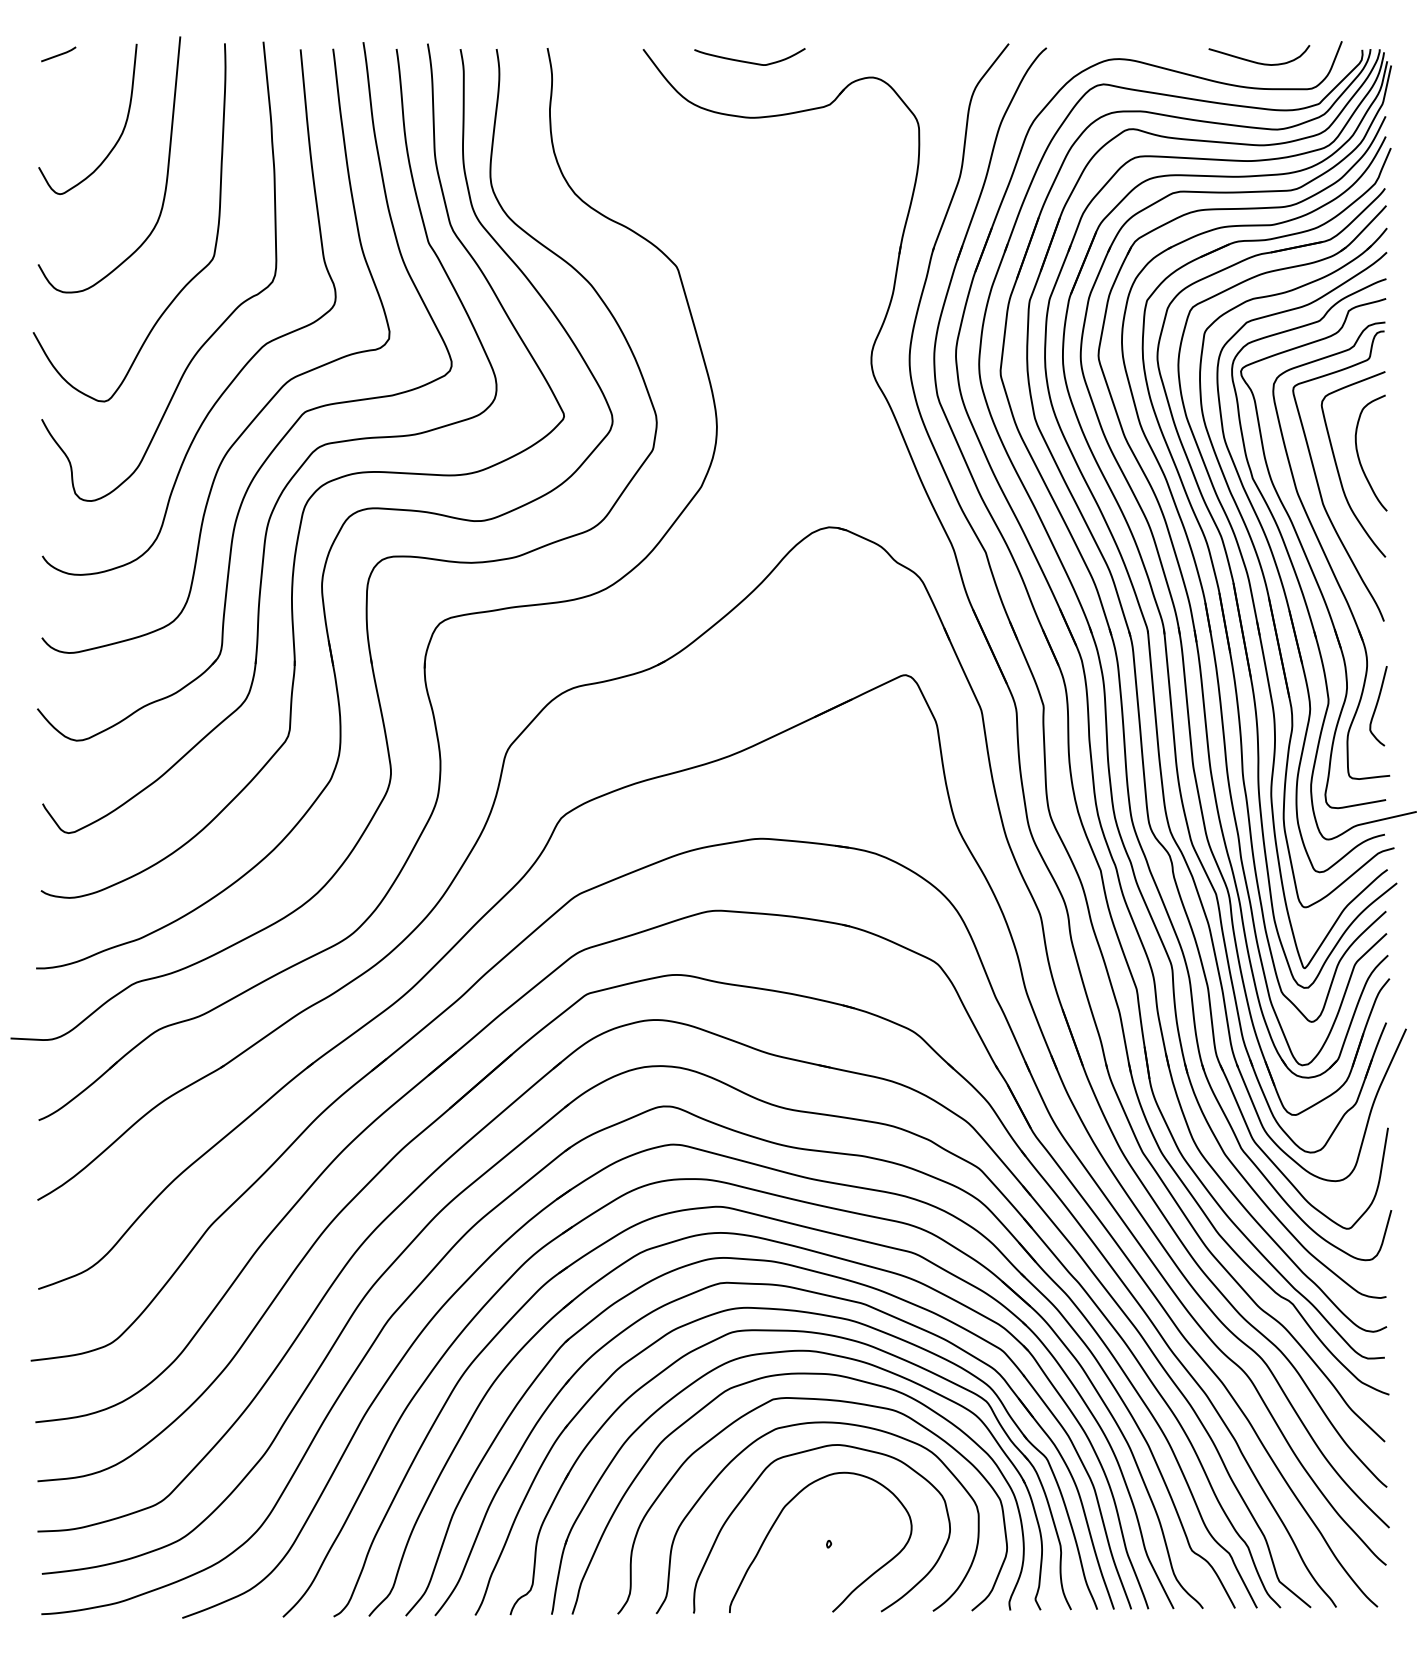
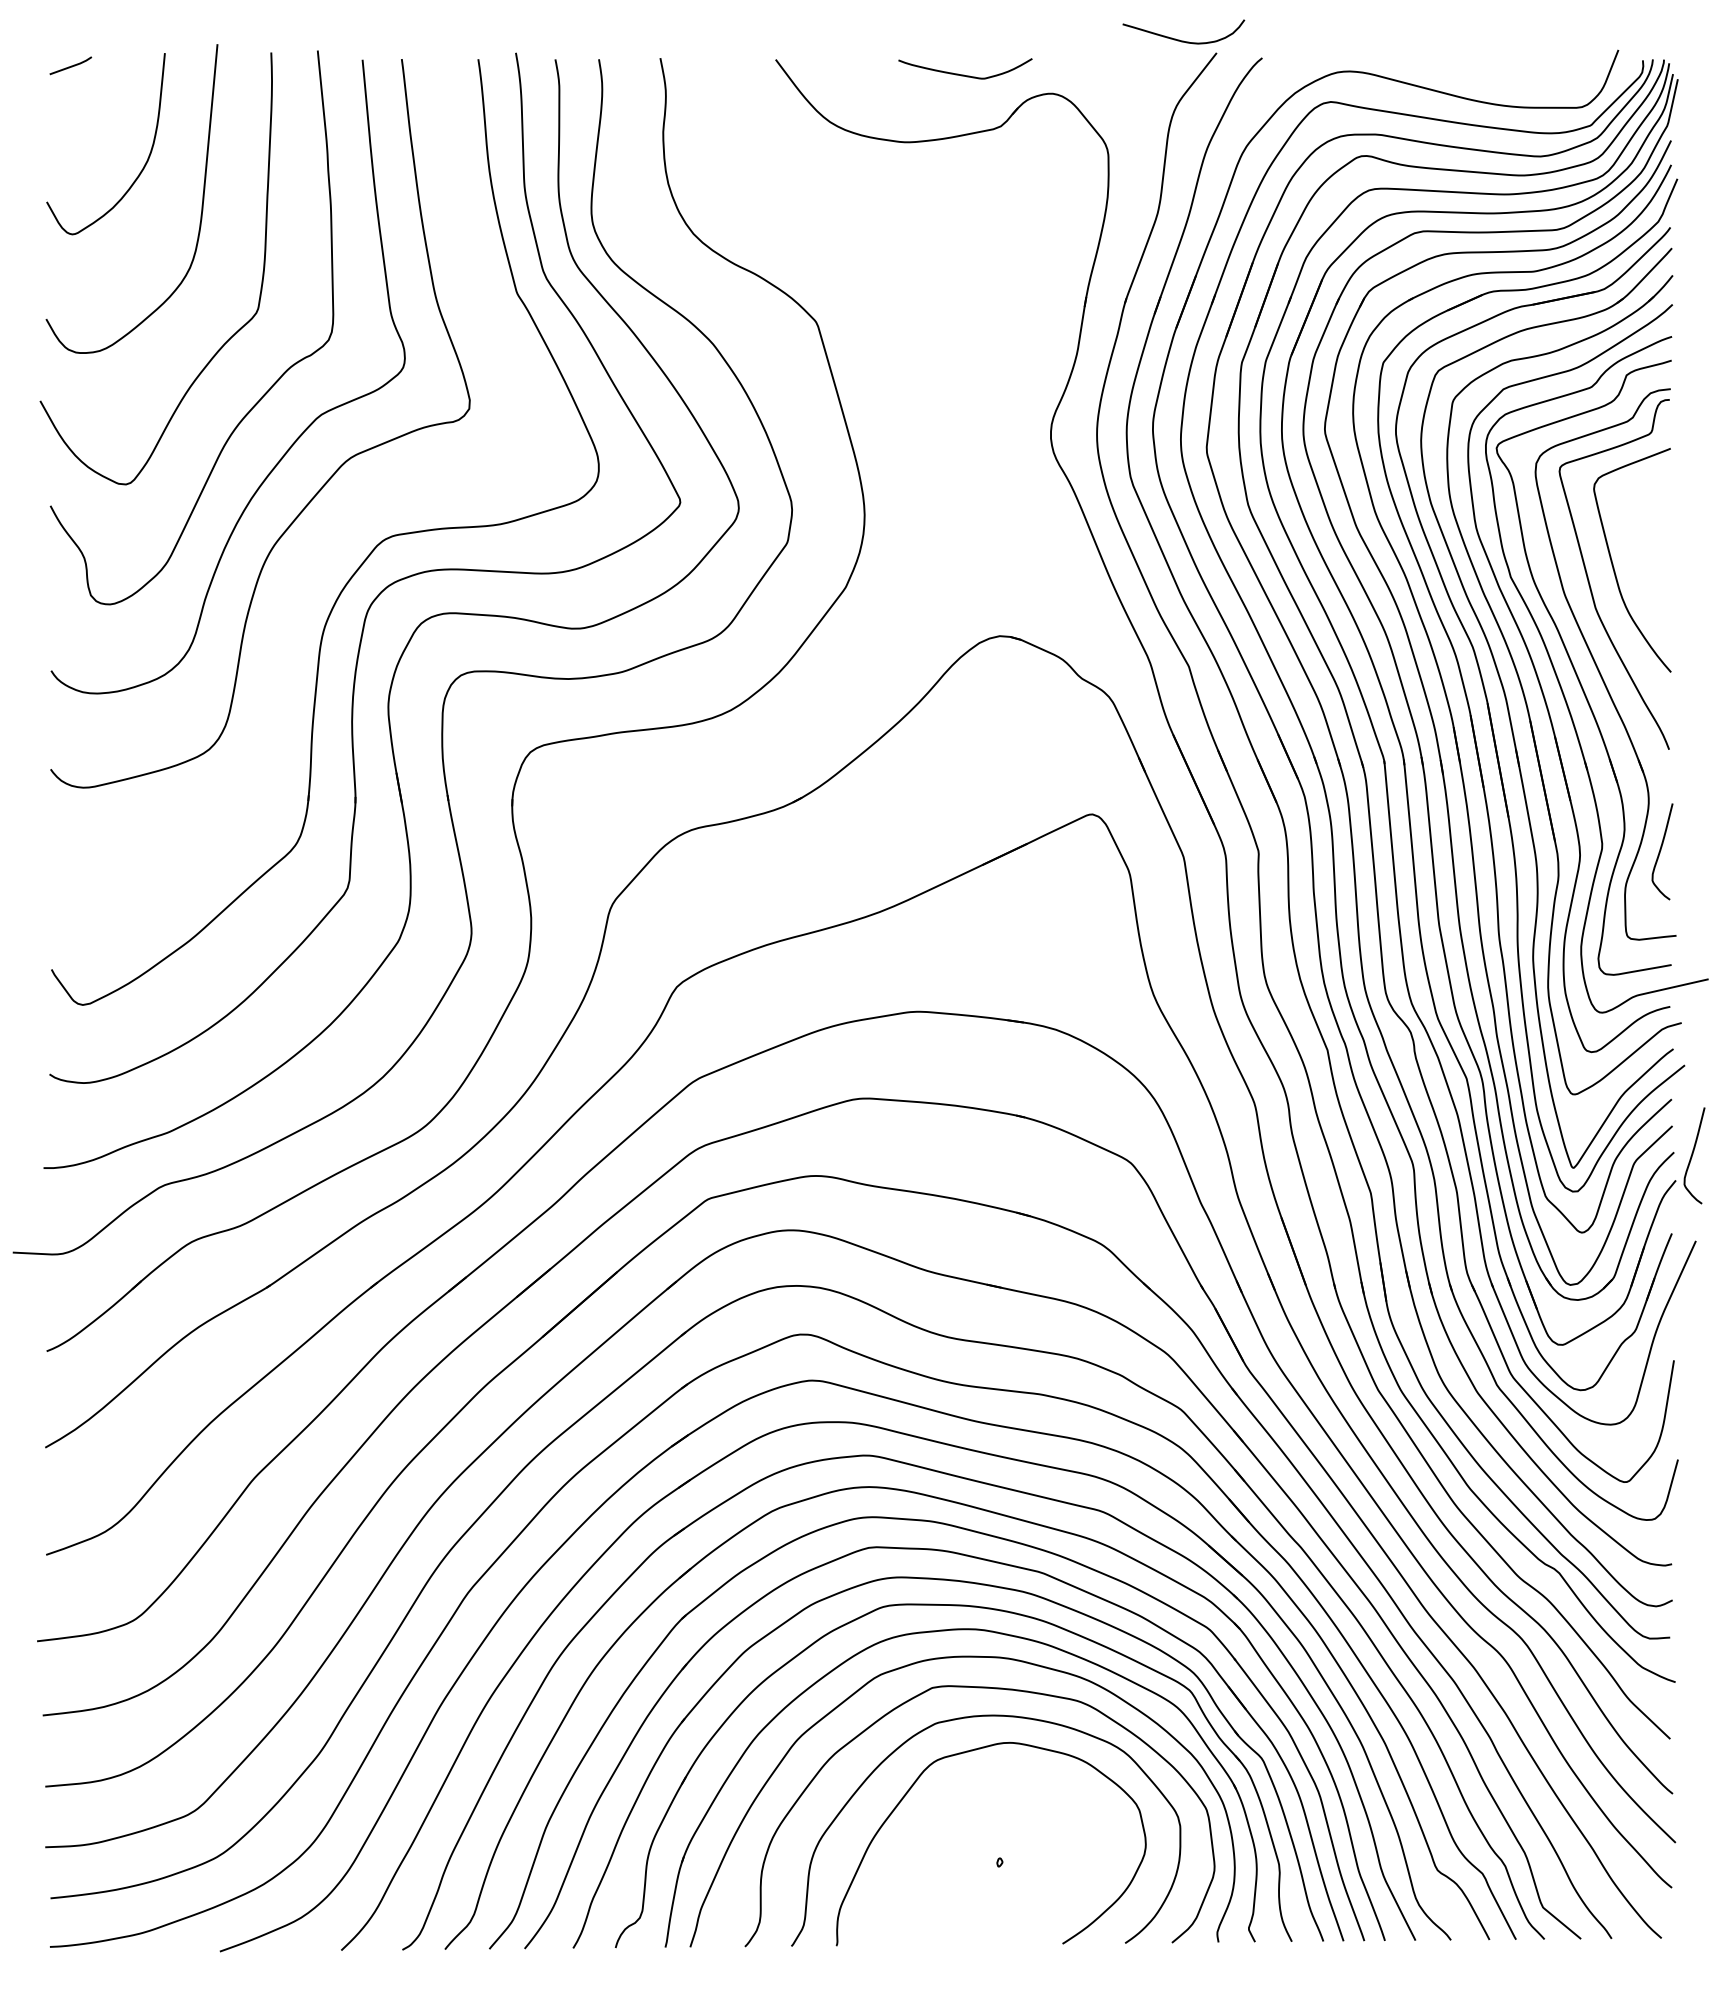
curve: (749, 61) -> (964, 74), moved
curve: (1255, 61) -> (1179, 39), moved
part: (290, 427) -> (350, 515), removed
curve: (1359, 457) -> (1639, 551), removed
curve: (1404, 957) -> (1693, 1154), added
curve: (779, 1517) -> (939, 1830), removed

